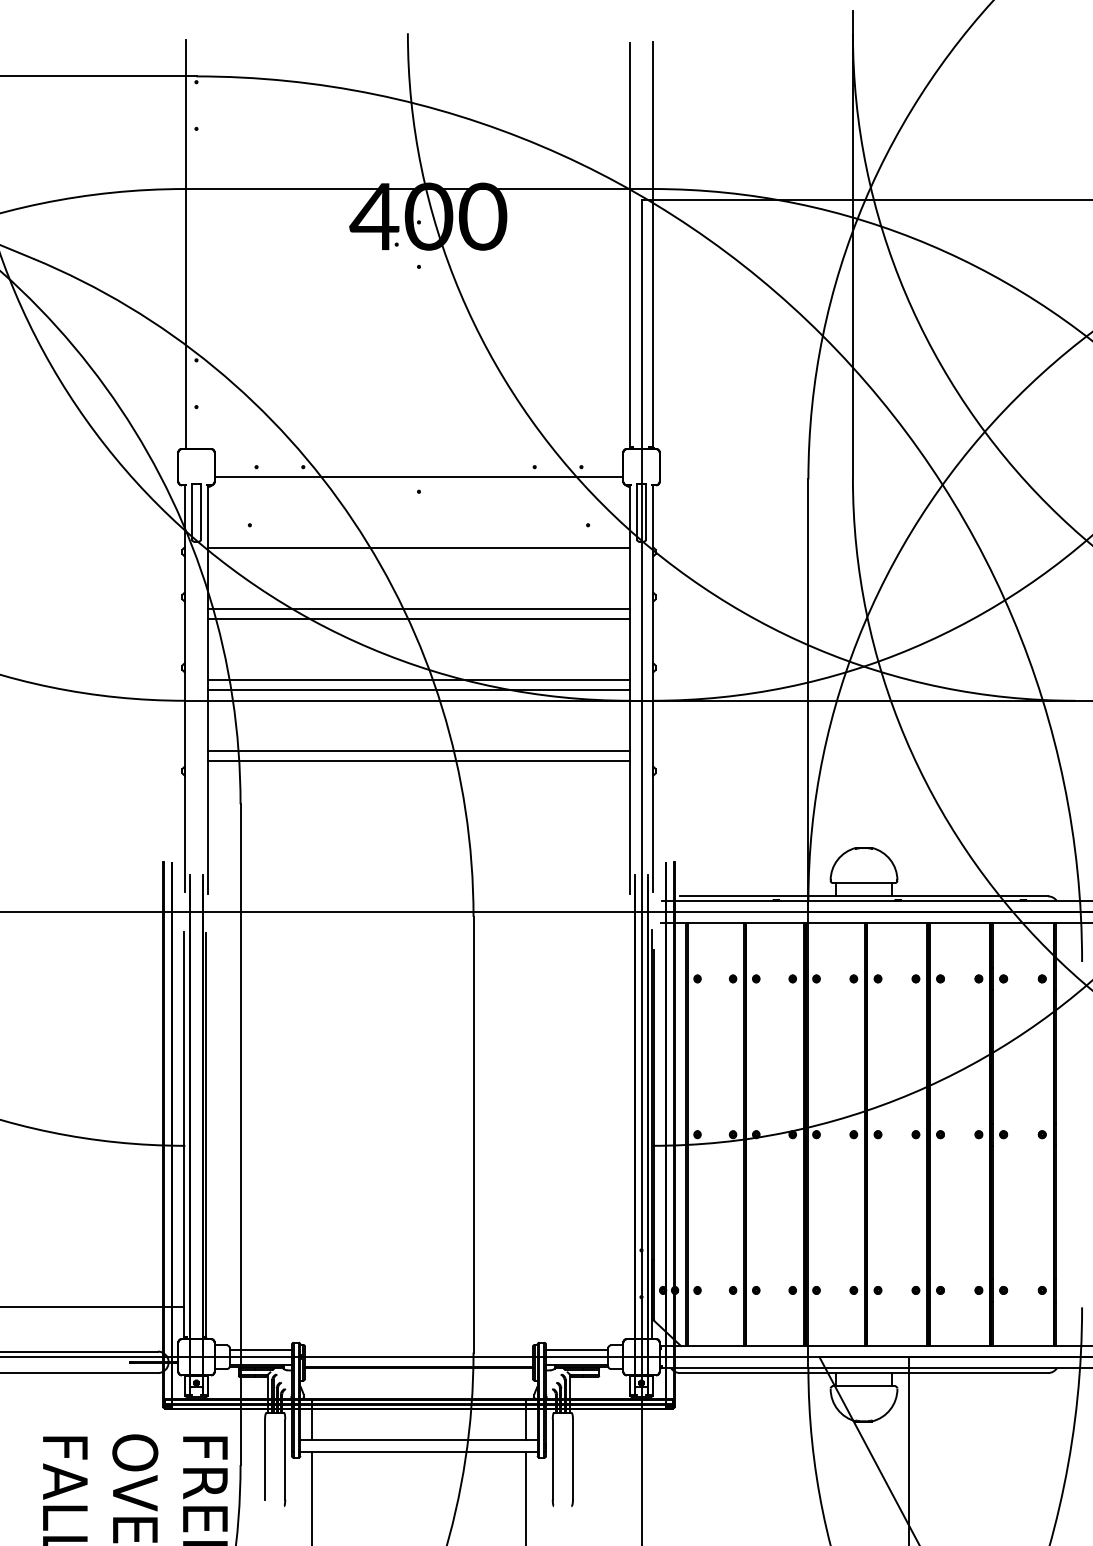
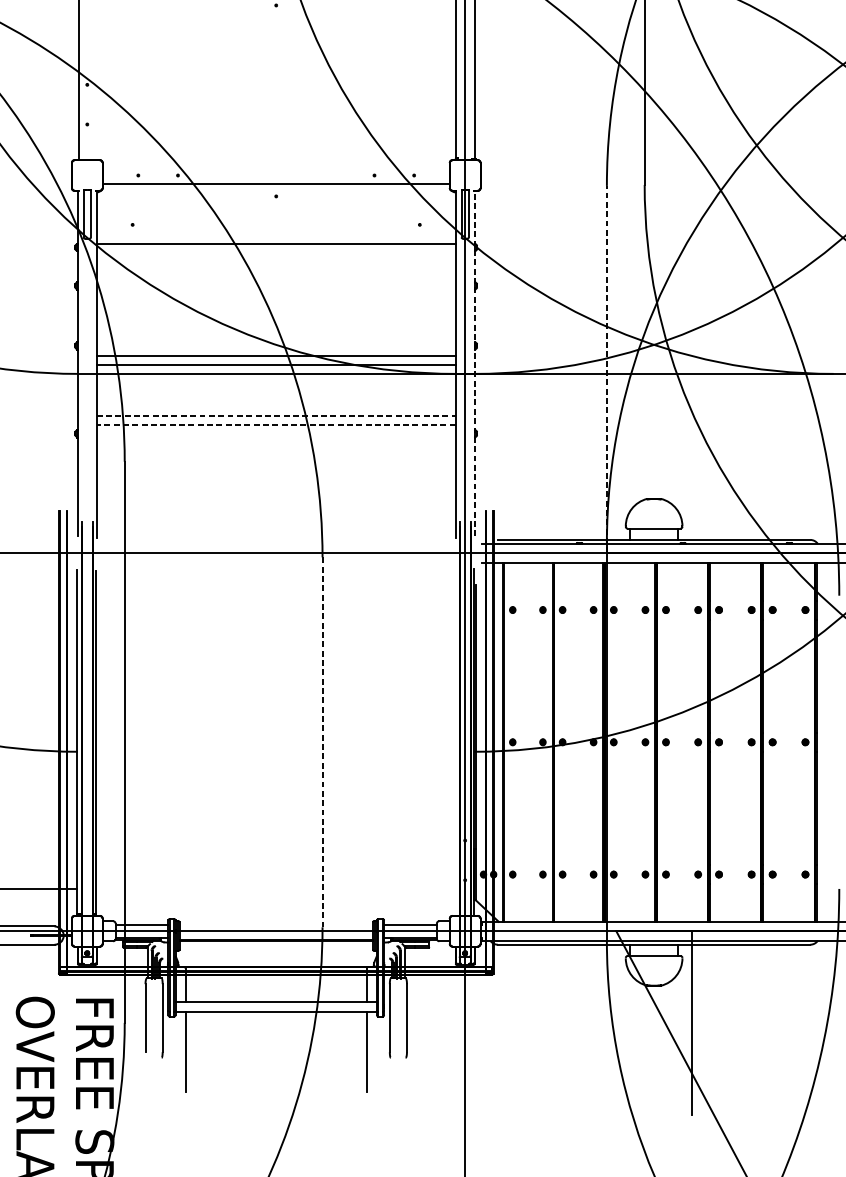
line: (418, 609) -> (275, 296), removed
line: (418, 618) -> (275, 304), removed
line: (652, 688) -> (474, 363), solid -> dashed
line: (808, 695) -> (606, 369), solid -> dashed
line: (419, 750) -> (276, 416), solid -> dashed
line: (418, 760) -> (275, 424), solid -> dashed
line: (473, 1134) -> (322, 742), solid -> dashed

